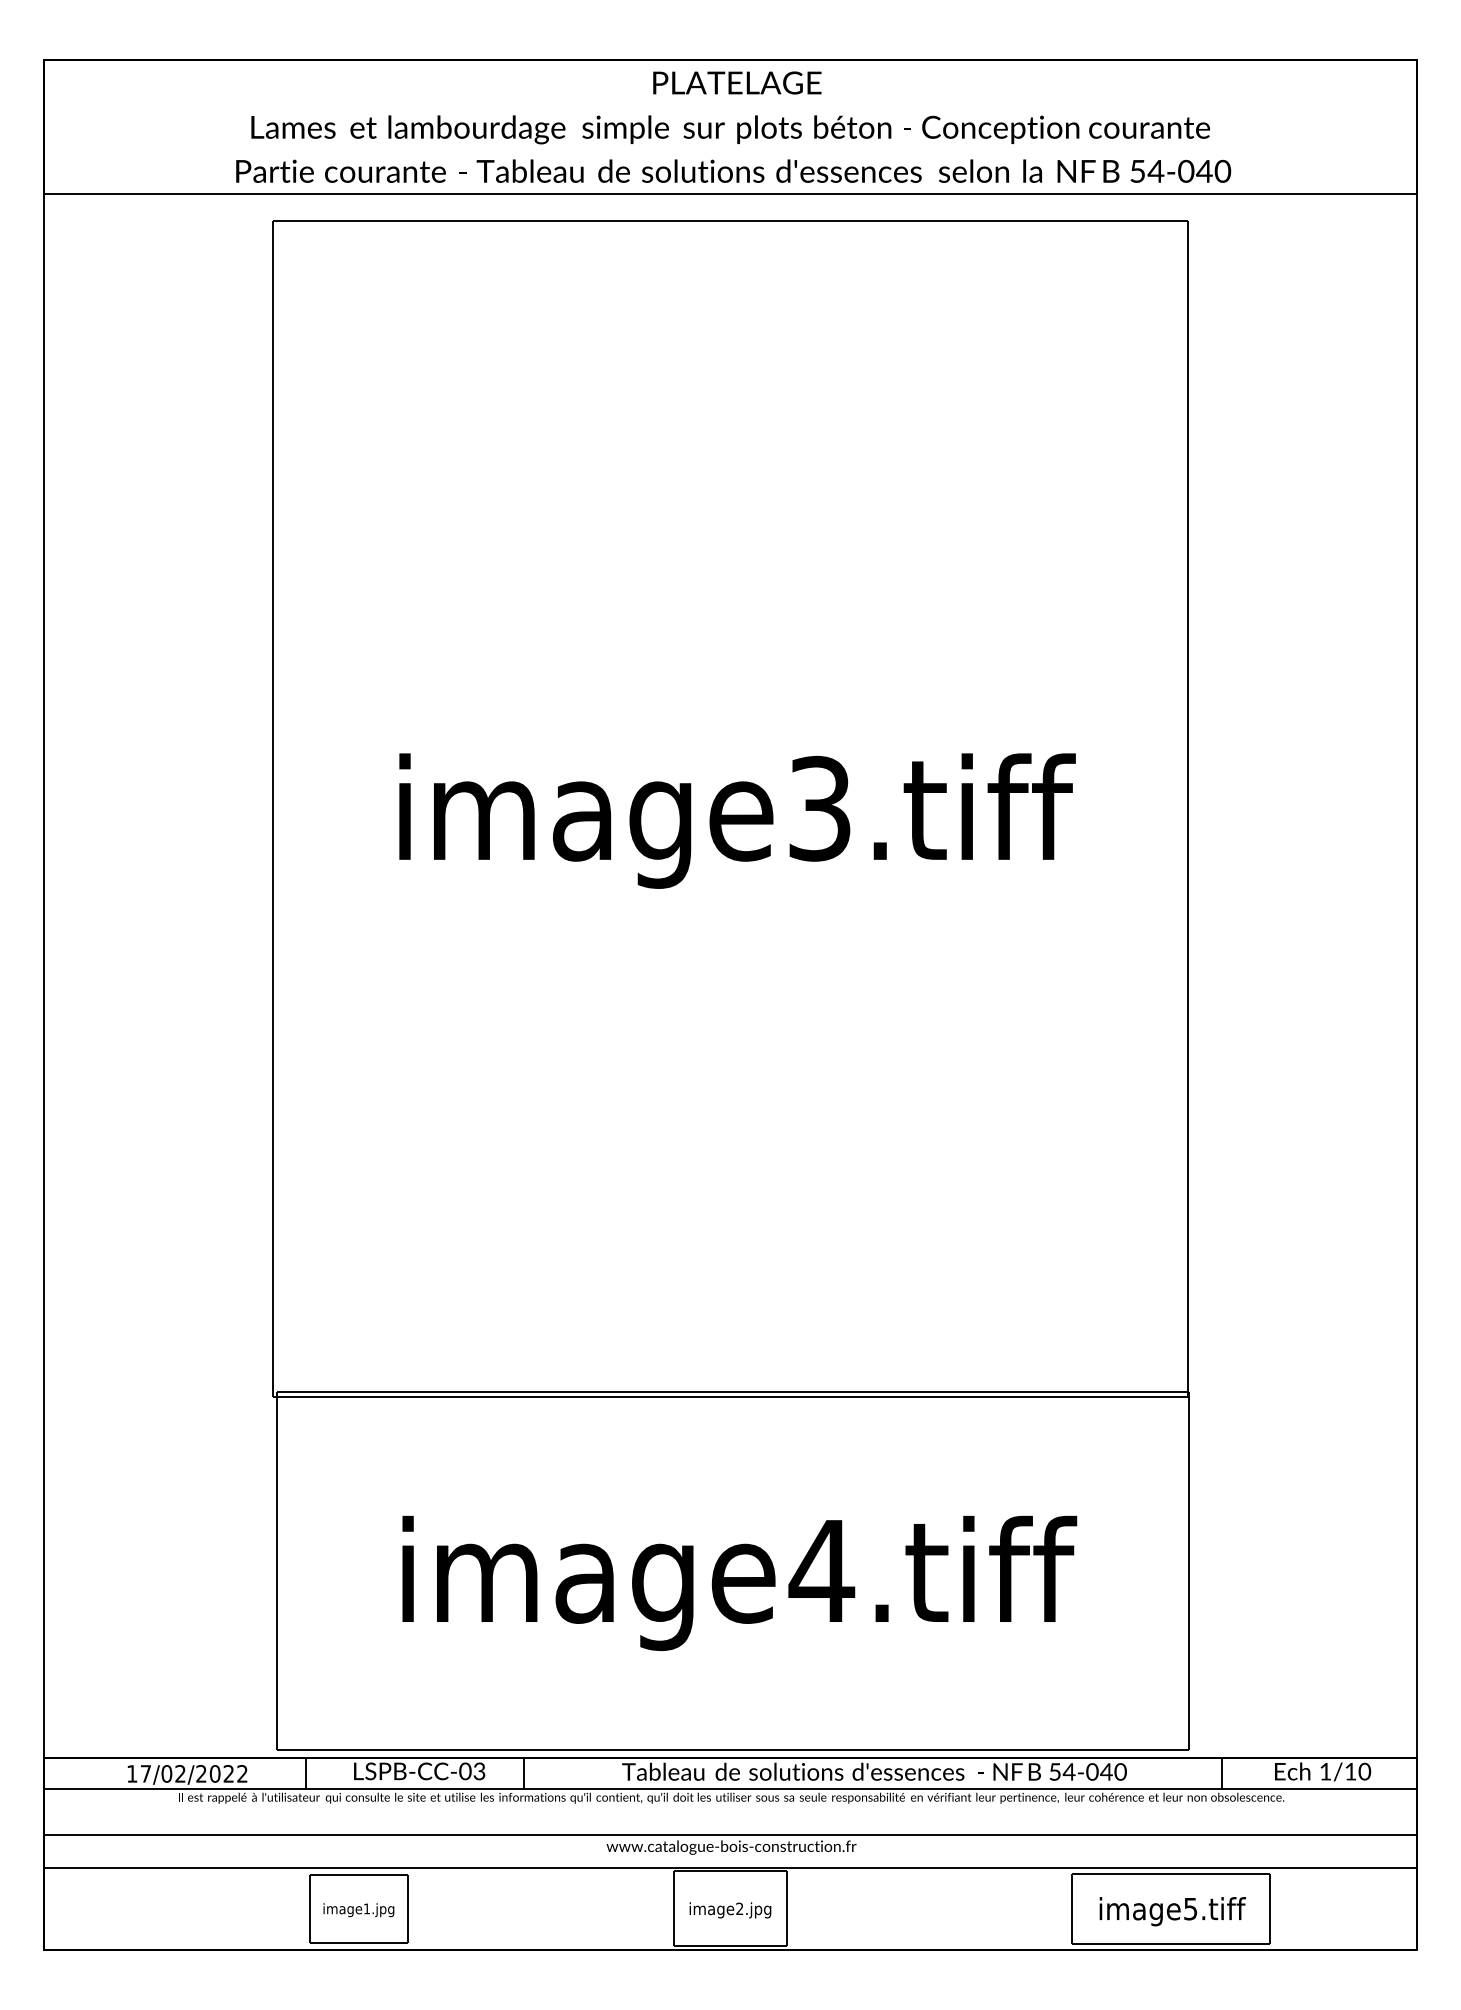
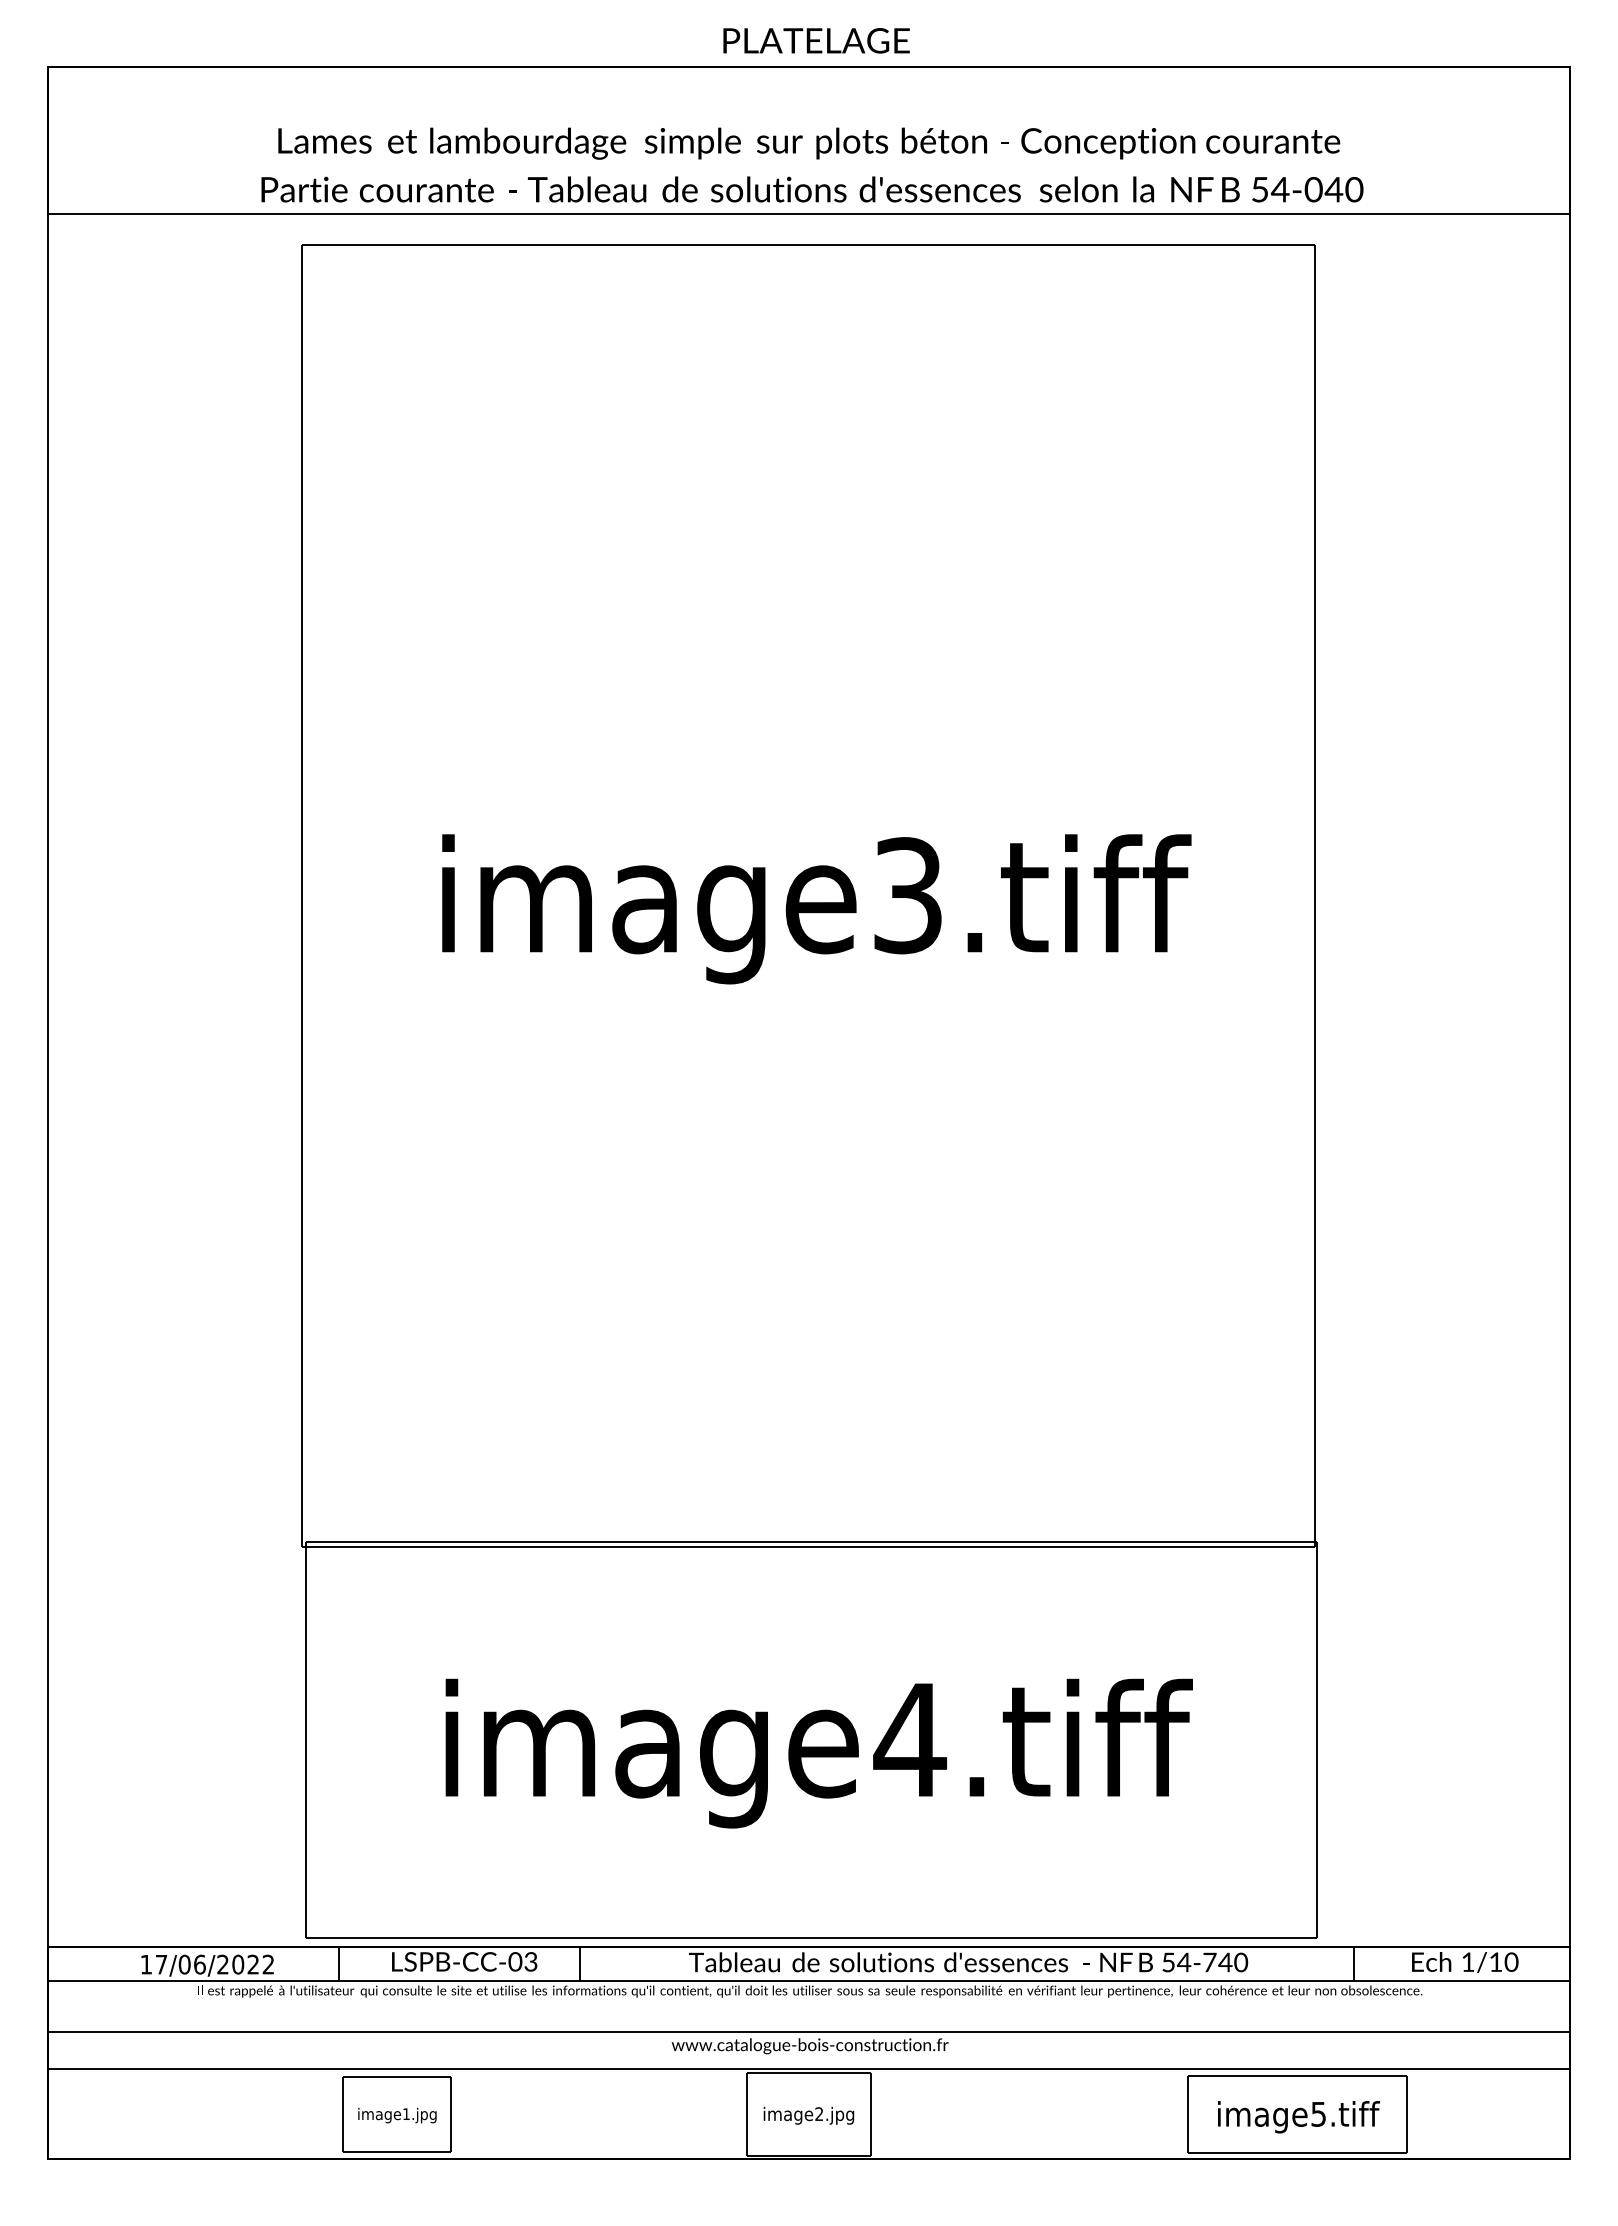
text: (737, 82) -> (816, 40), moved
text: (1092, 1771) -> (1209, 1961), 54-040 -> 54-740
text: (180, 1773) -> (199, 1964), 17/02/2022 -> 17/06/2022

